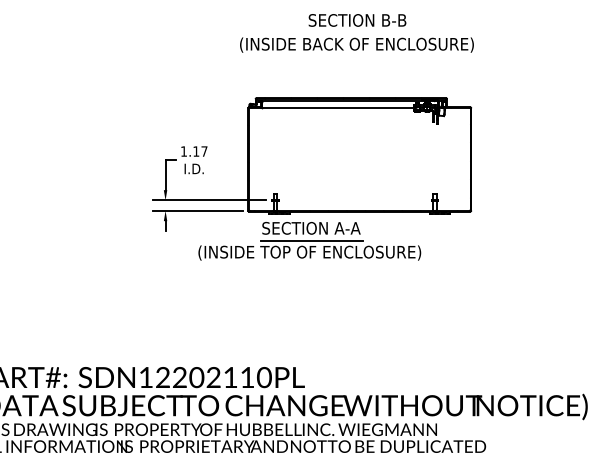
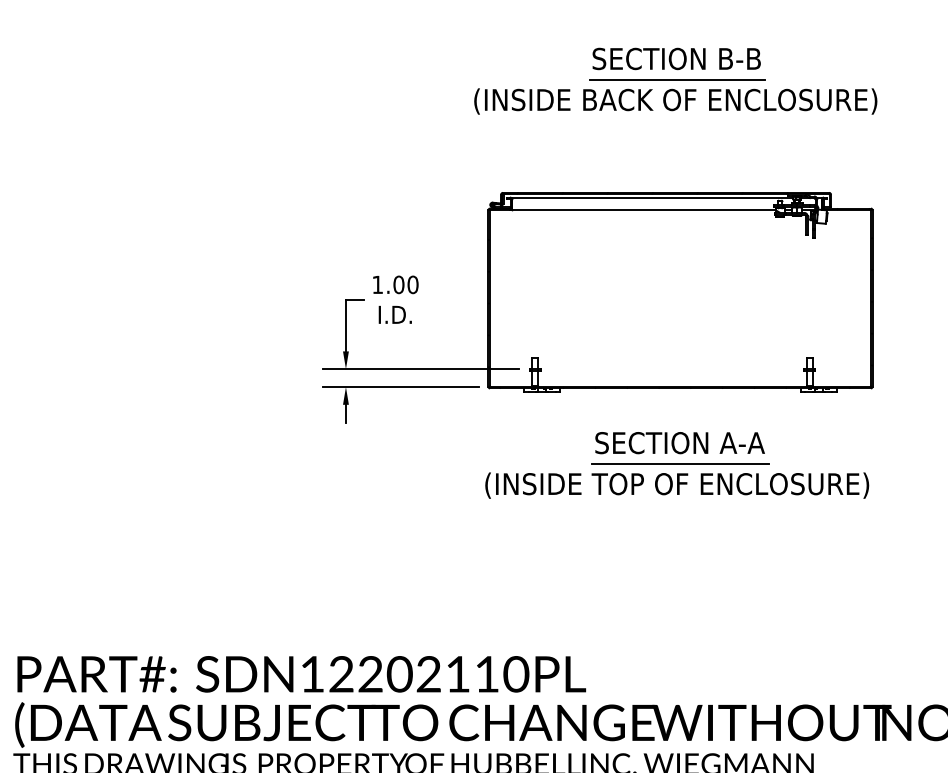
line: (357, 32) -> (676, 79), added
text: (200, 151) -> (406, 284), 1.17 -> 1.00
part: (309, 241) -> (676, 465), moved

